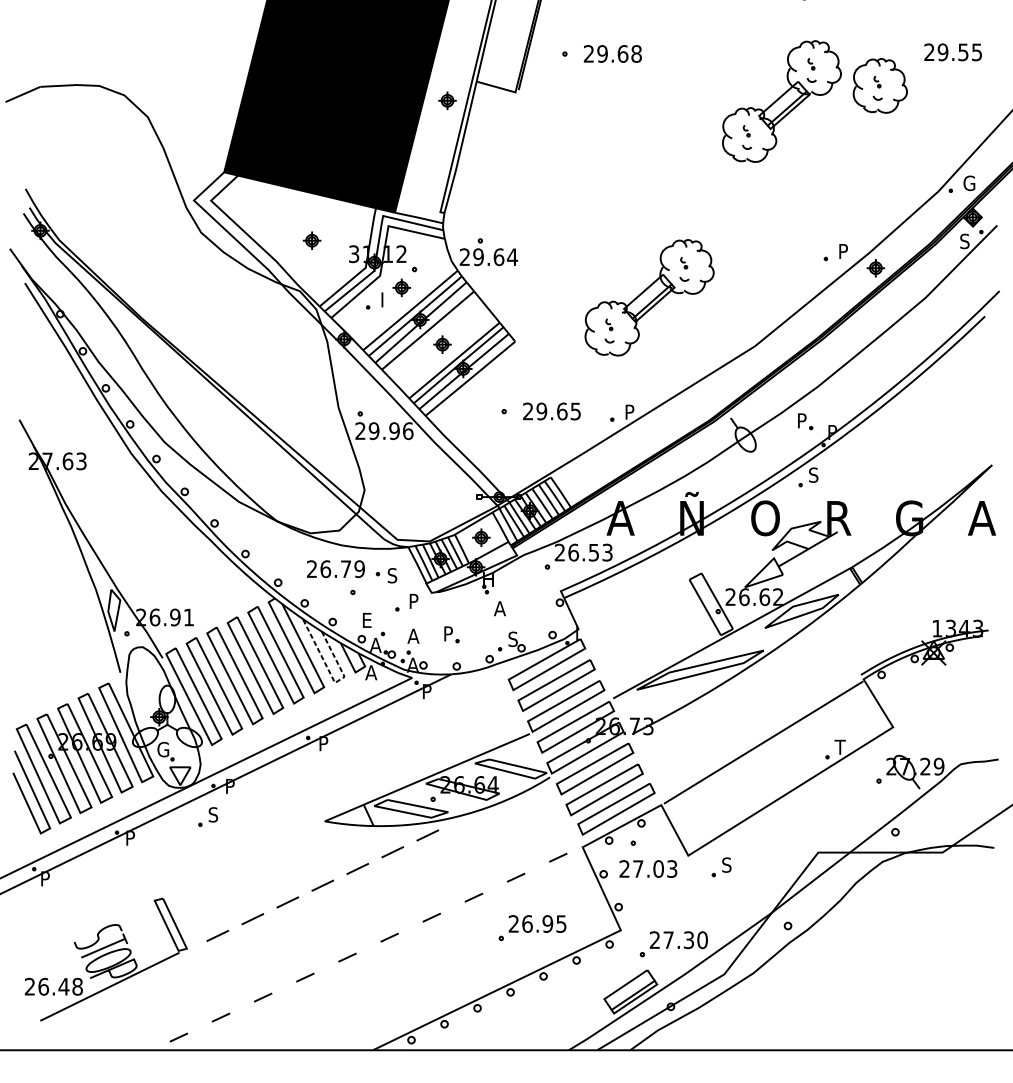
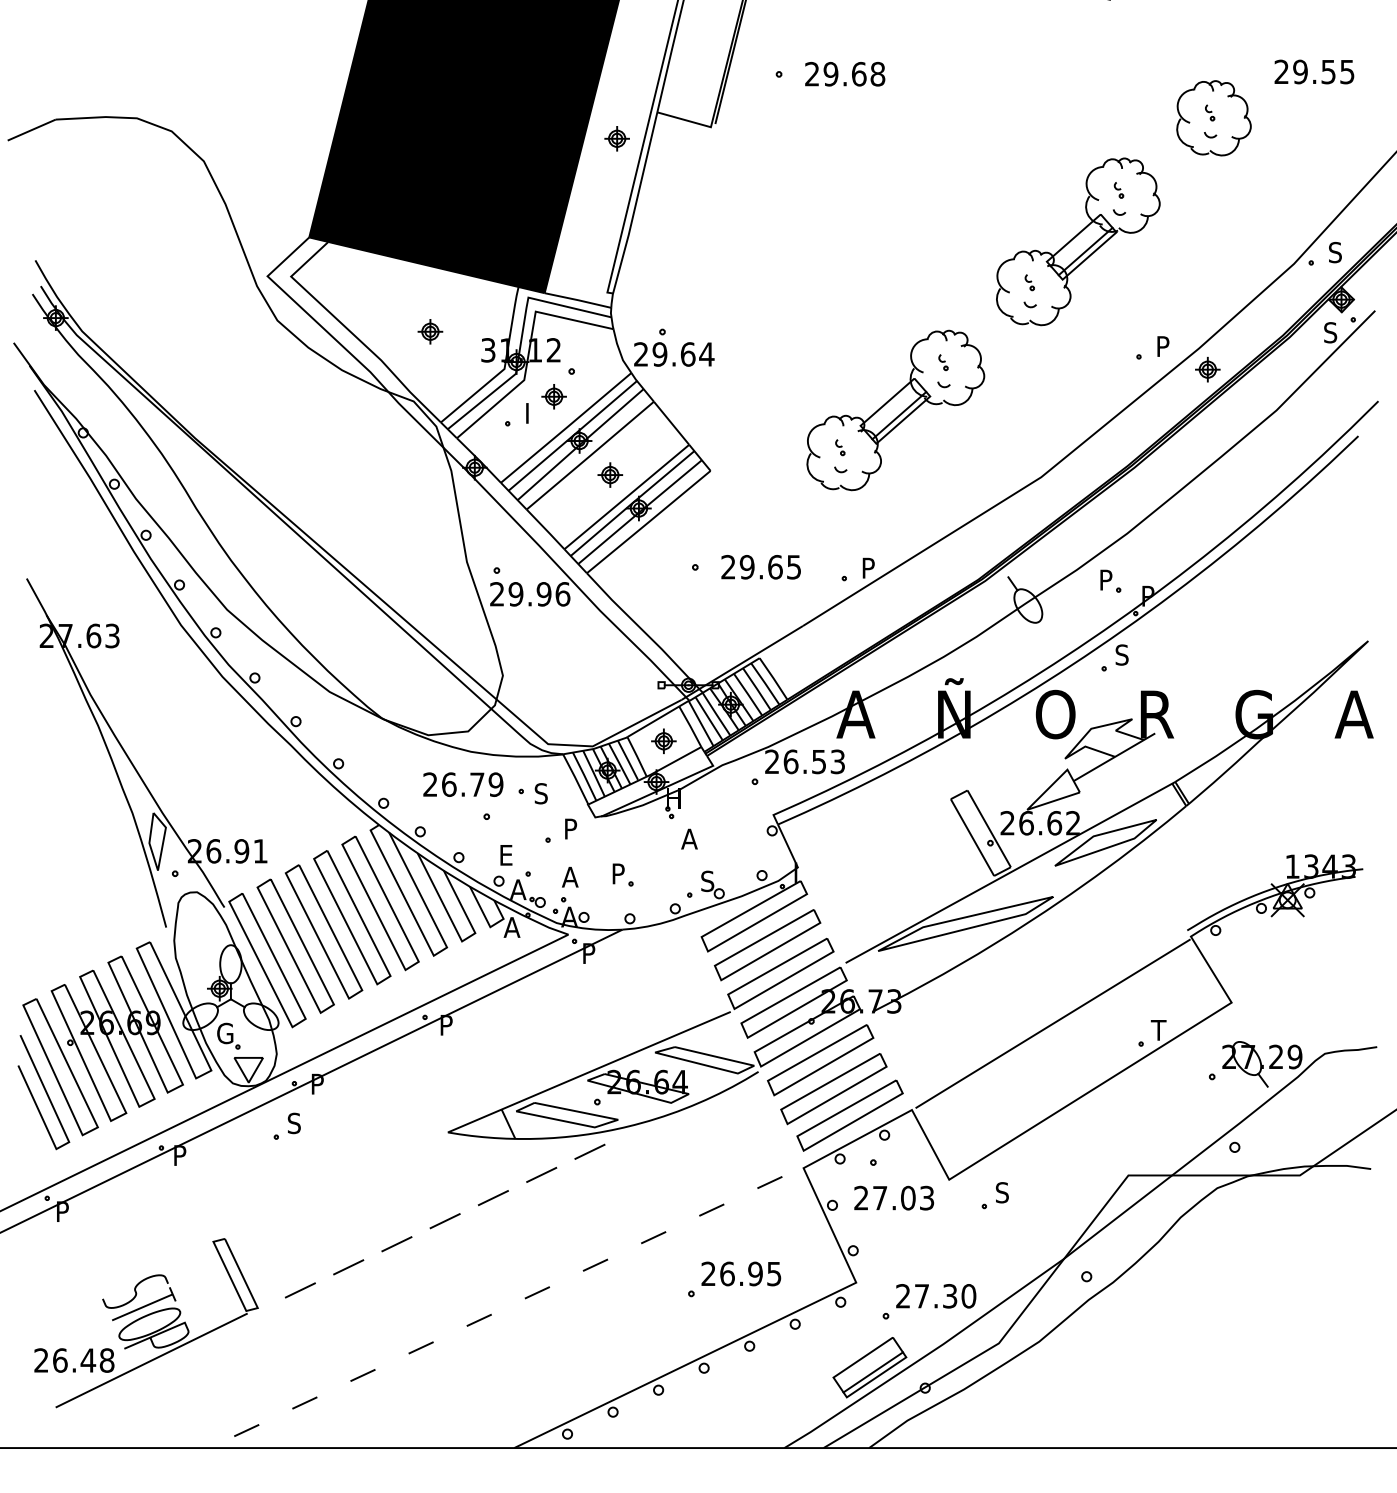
part: (782, 101) -> (1078, 241), moved
text: (969, 183) -> (1336, 252), G -> S
line: (333, 679) -> (459, 936), dashed -> solid

